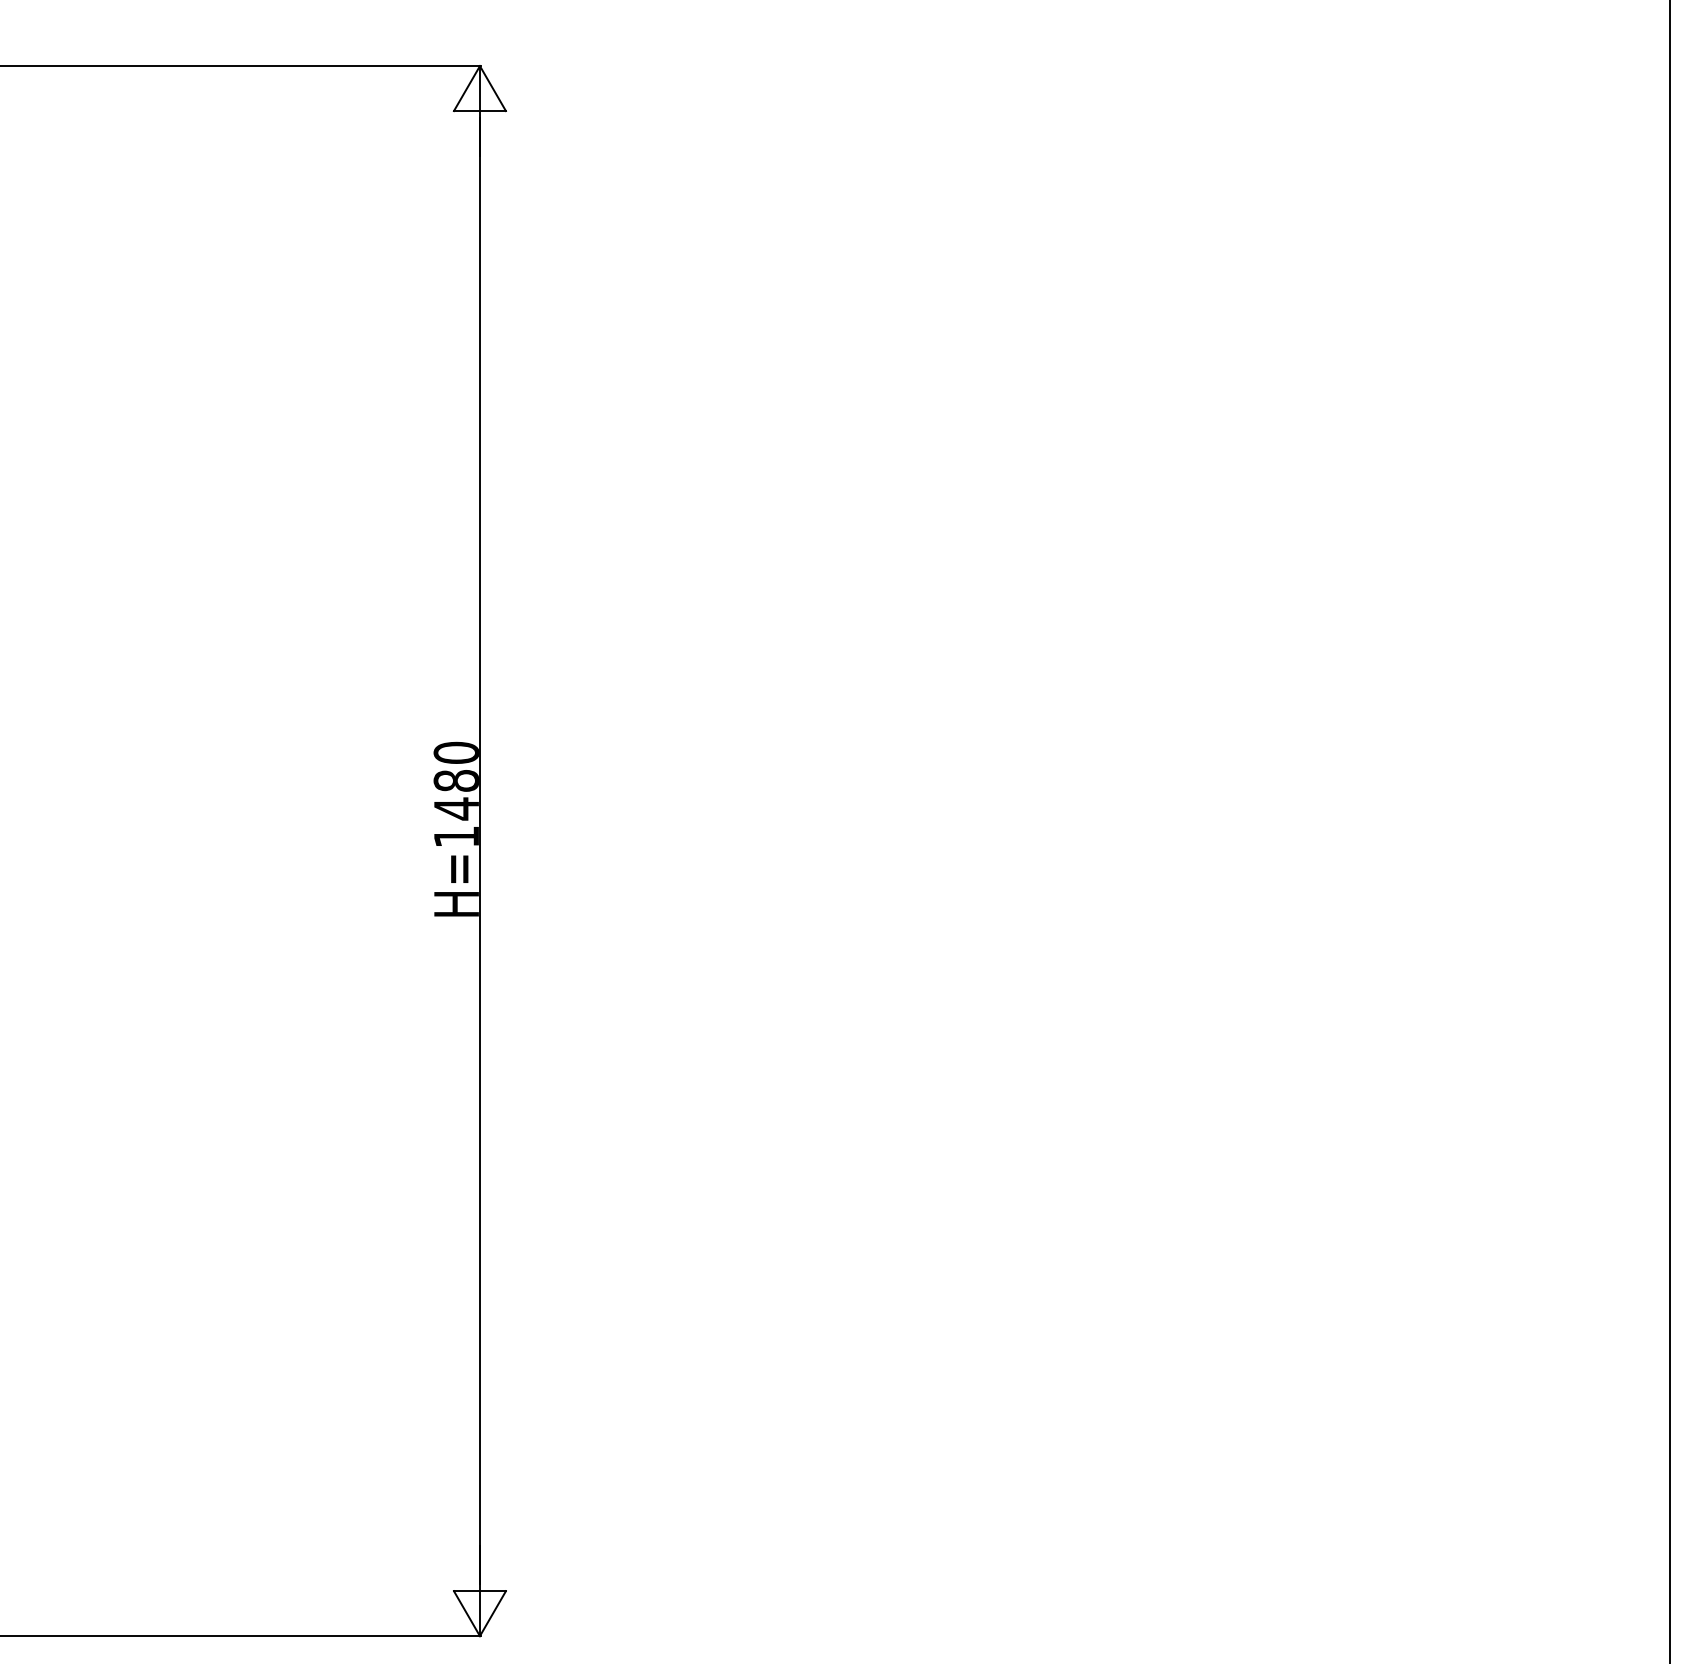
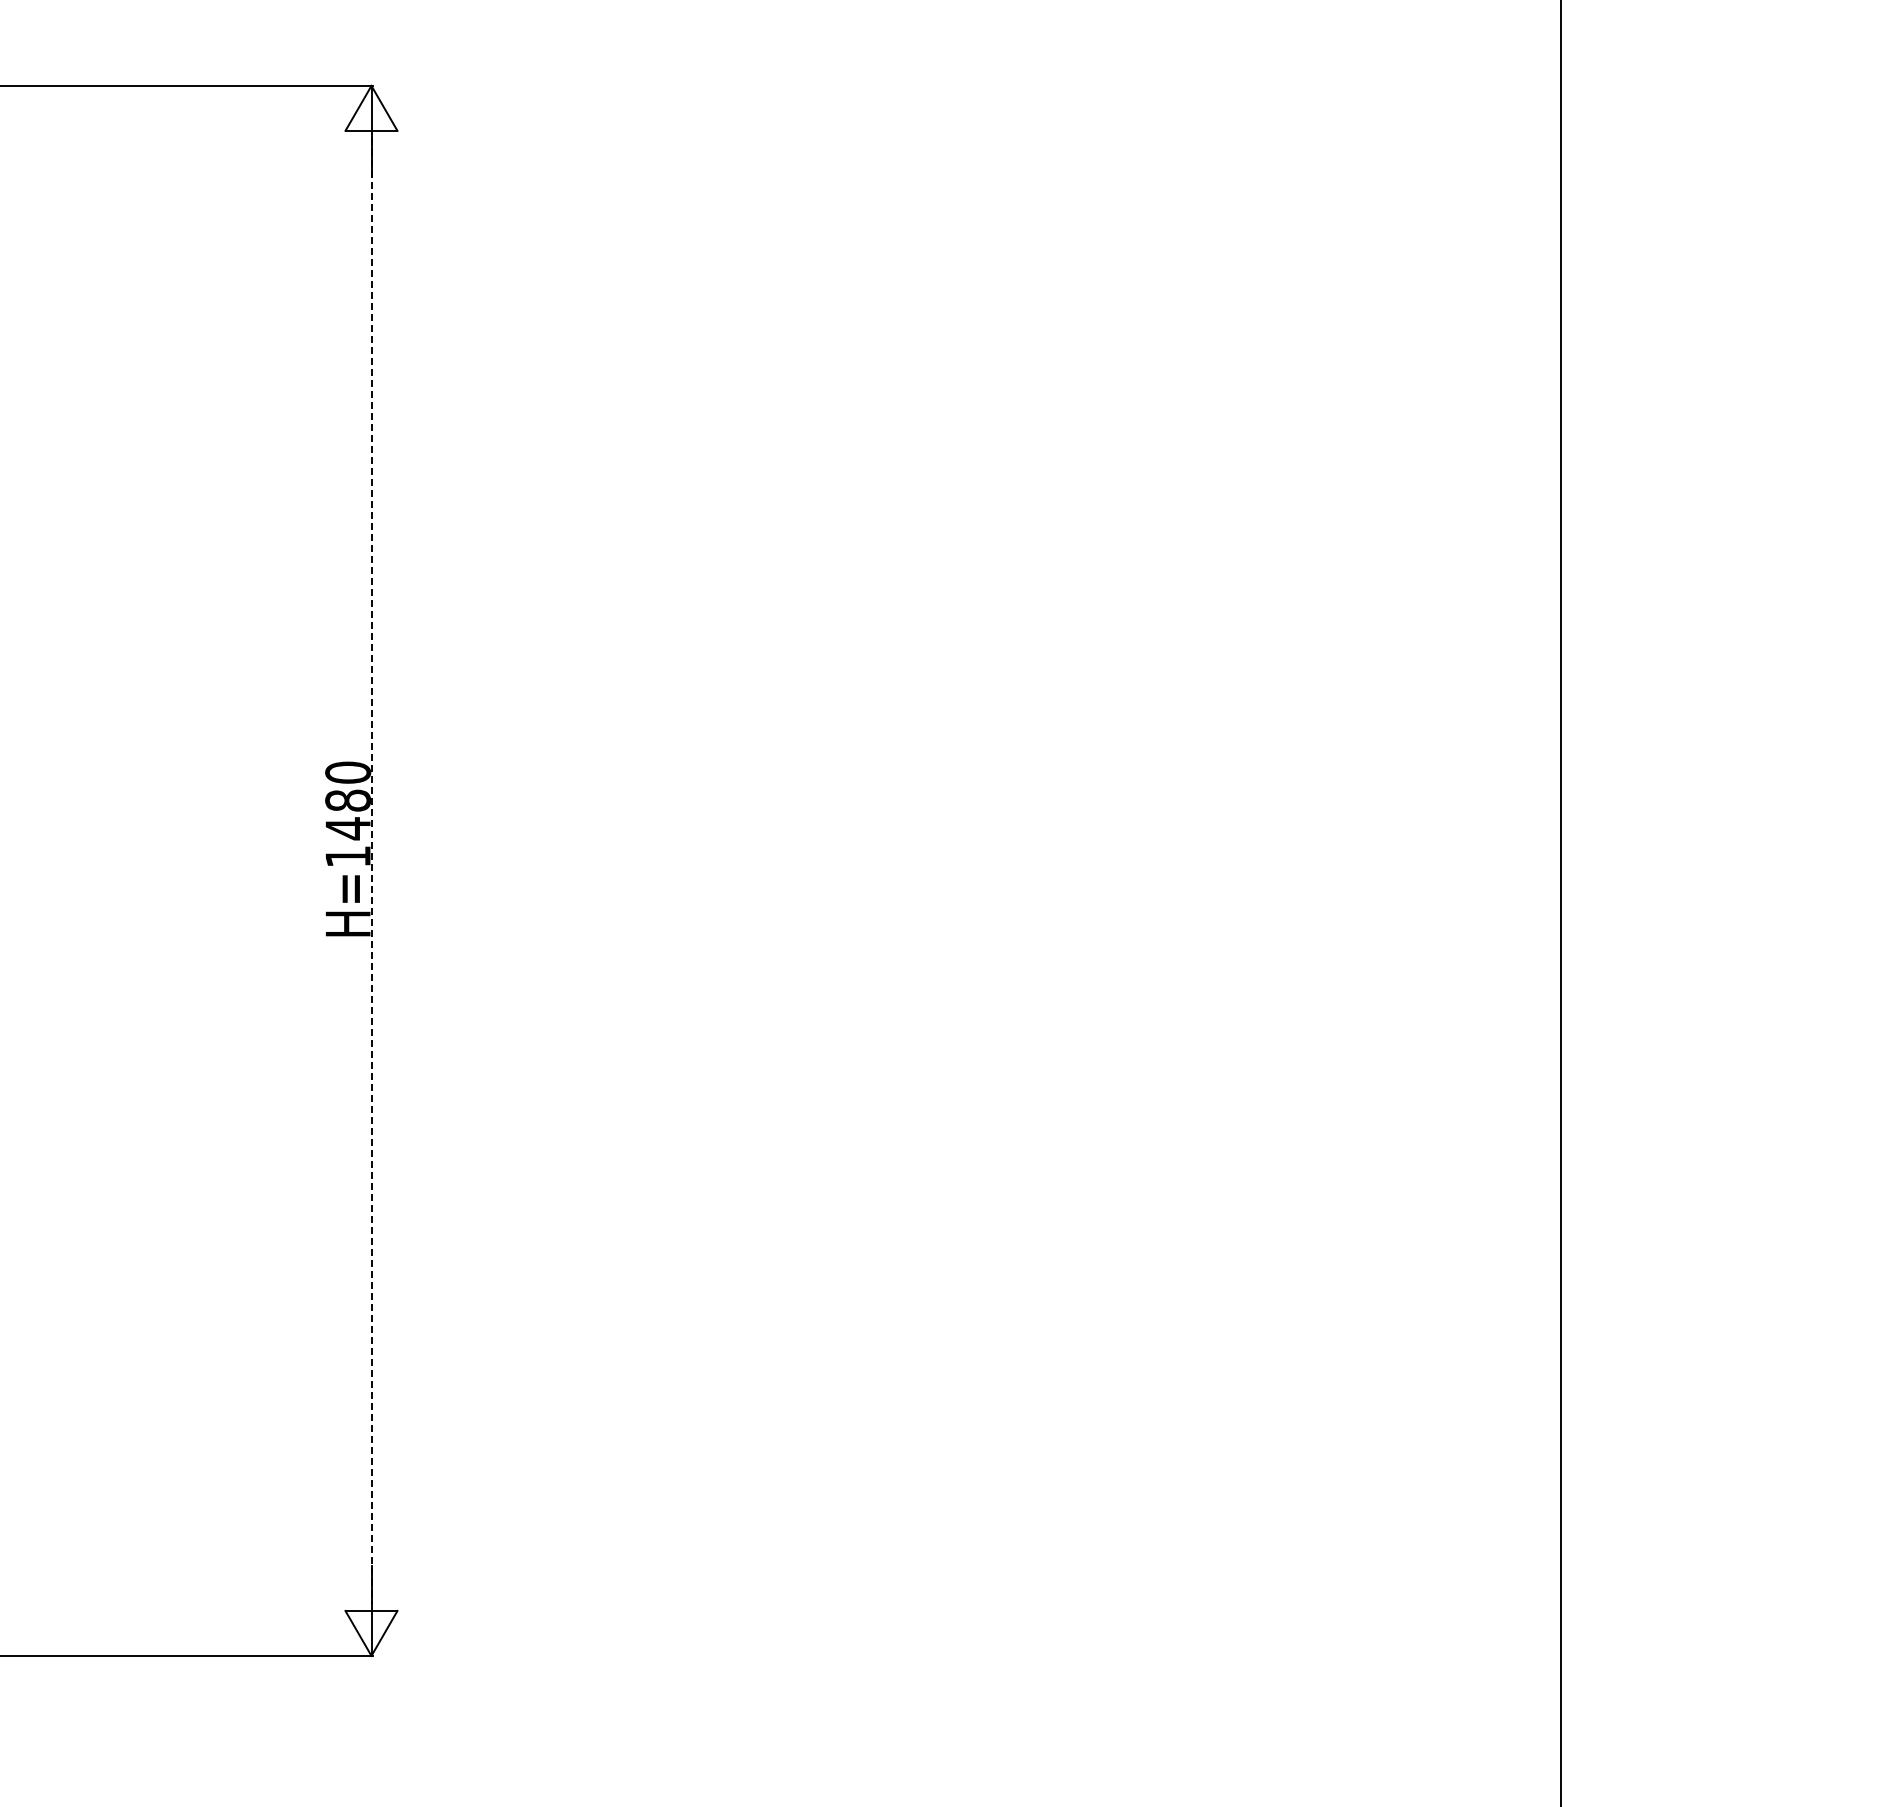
line: (479, 851) -> (371, 871), solid -> dashed

